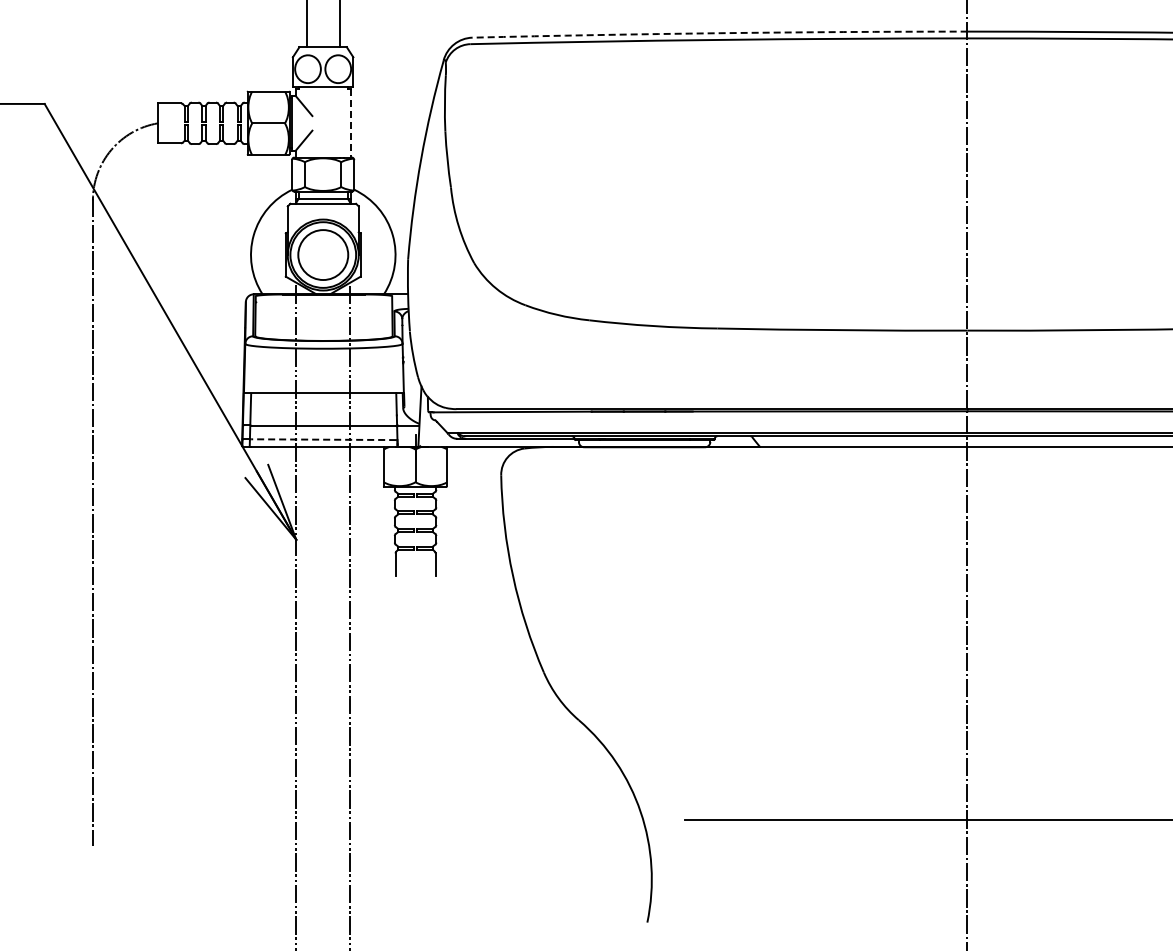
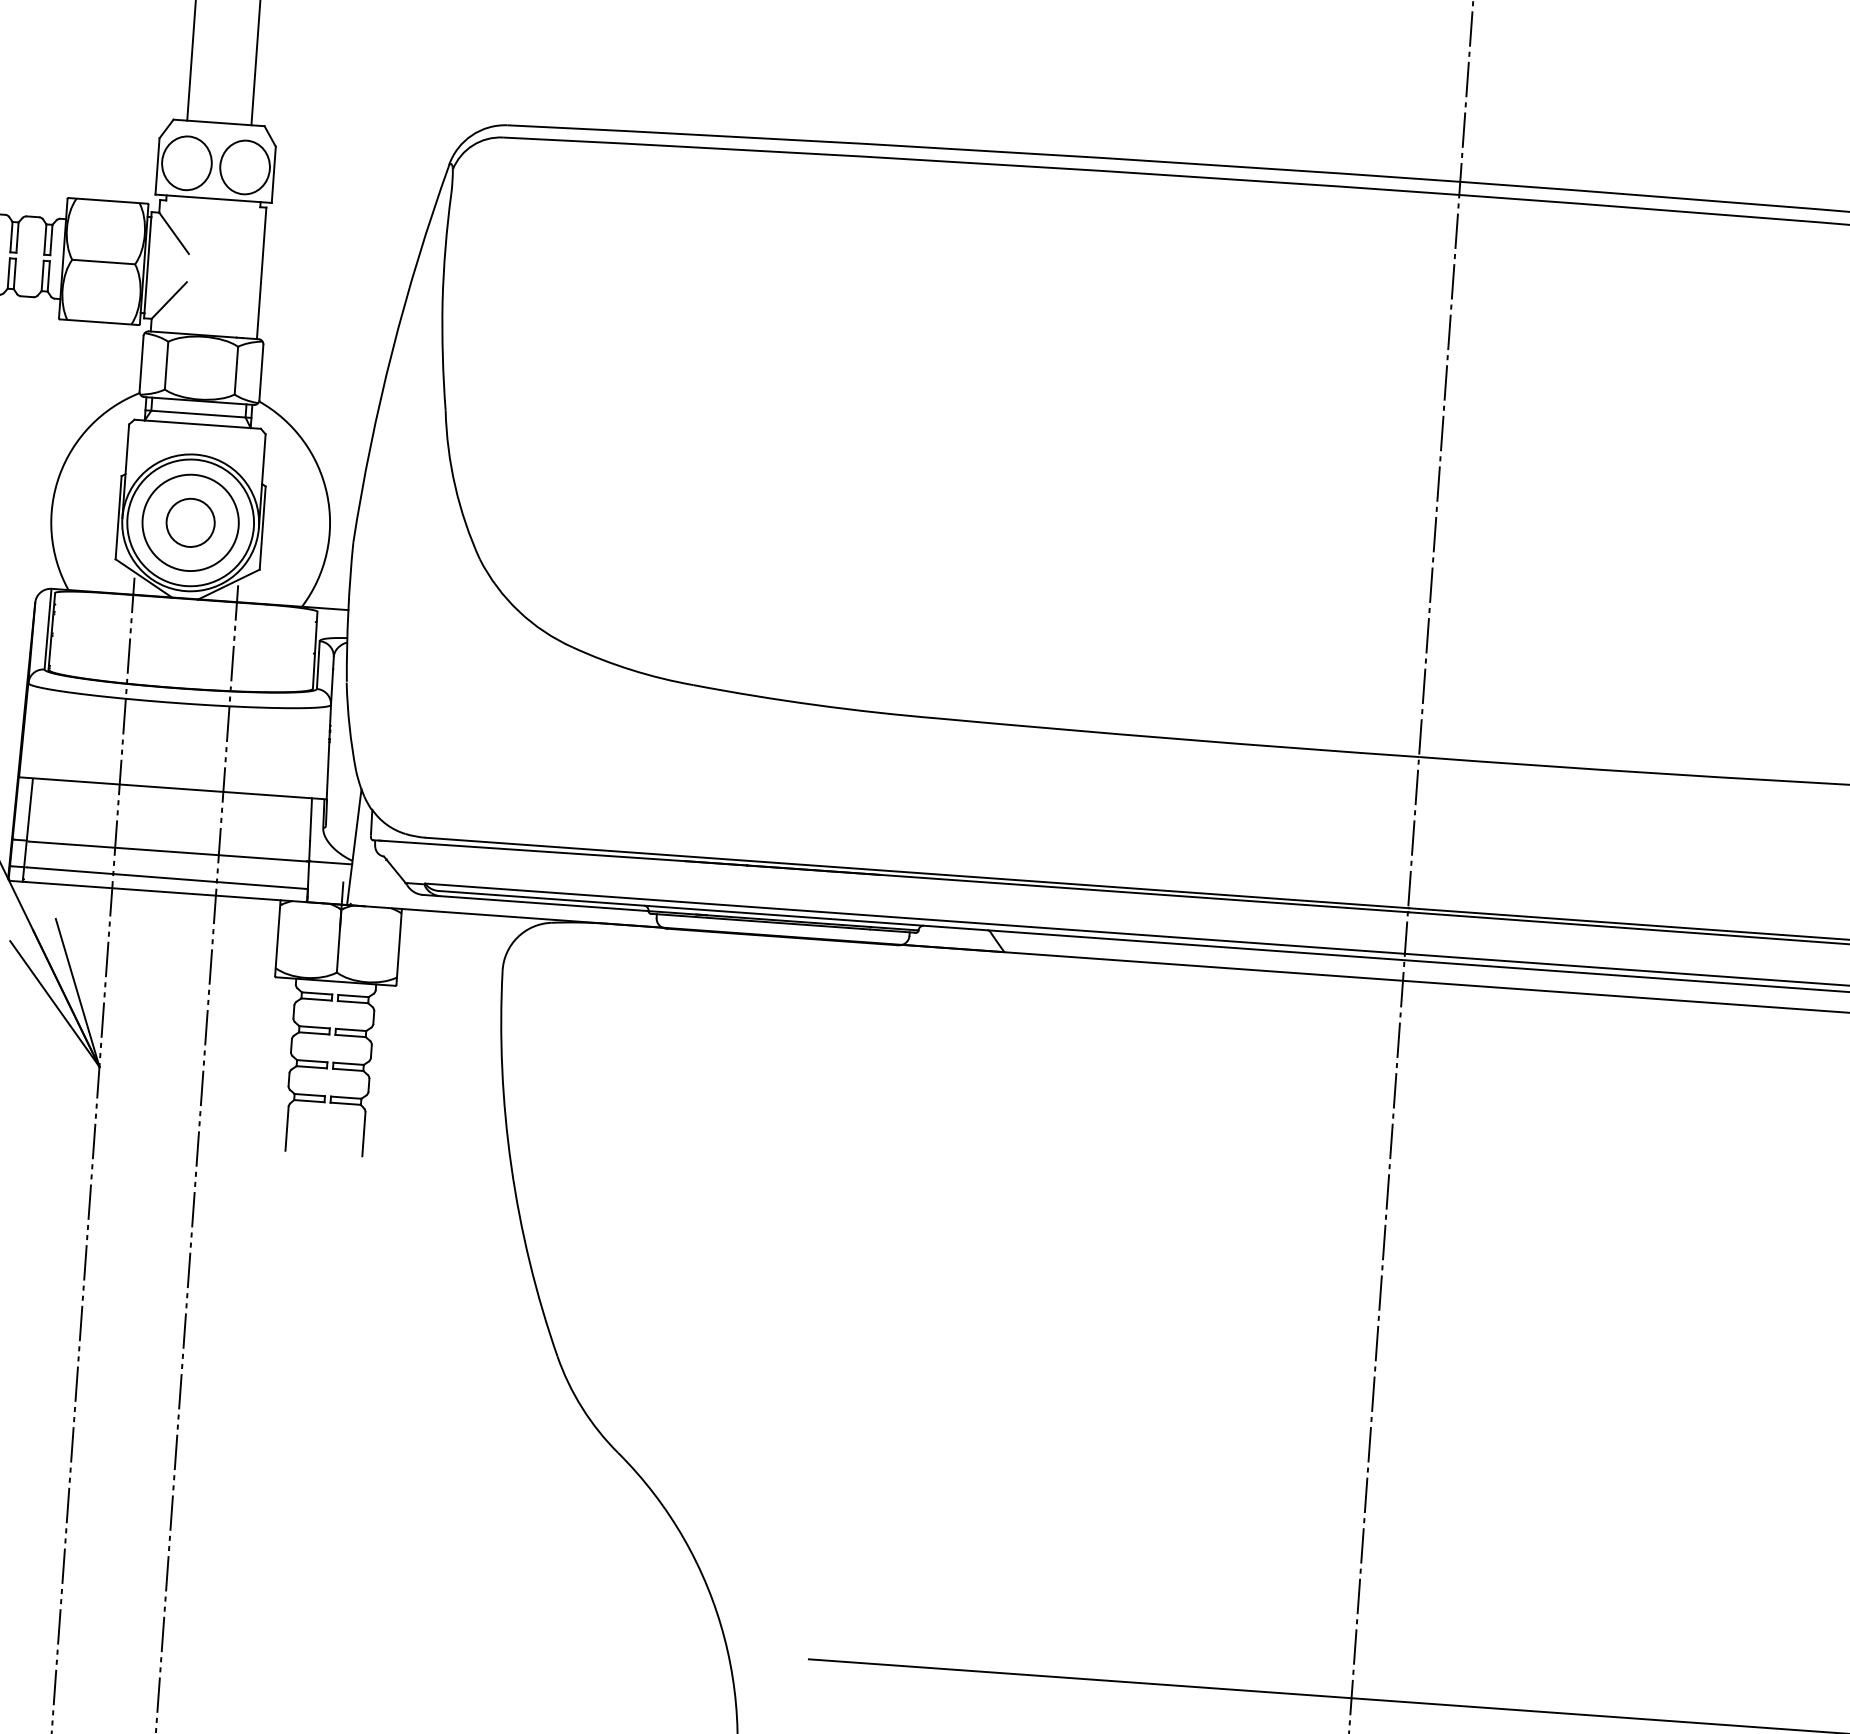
arc: (720, 33) -> (985, 151), dashed -> solid
line: (350, 123) -> (261, 273), dashed -> solid
circle: (322, 254) -> (189, 521), added
line: (323, 439) -> (165, 877), dashed -> solid

